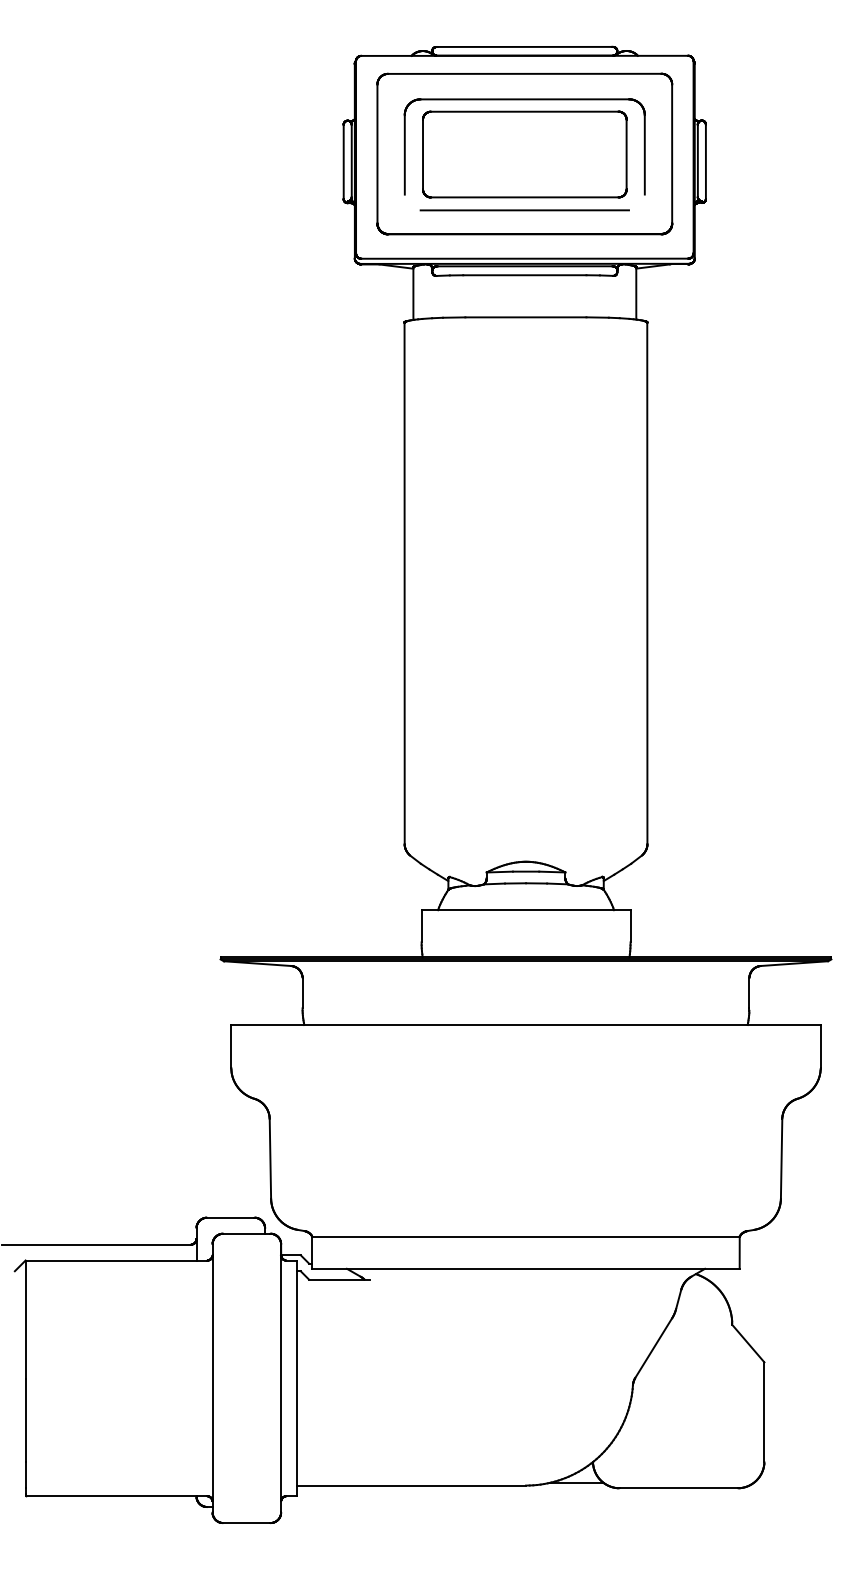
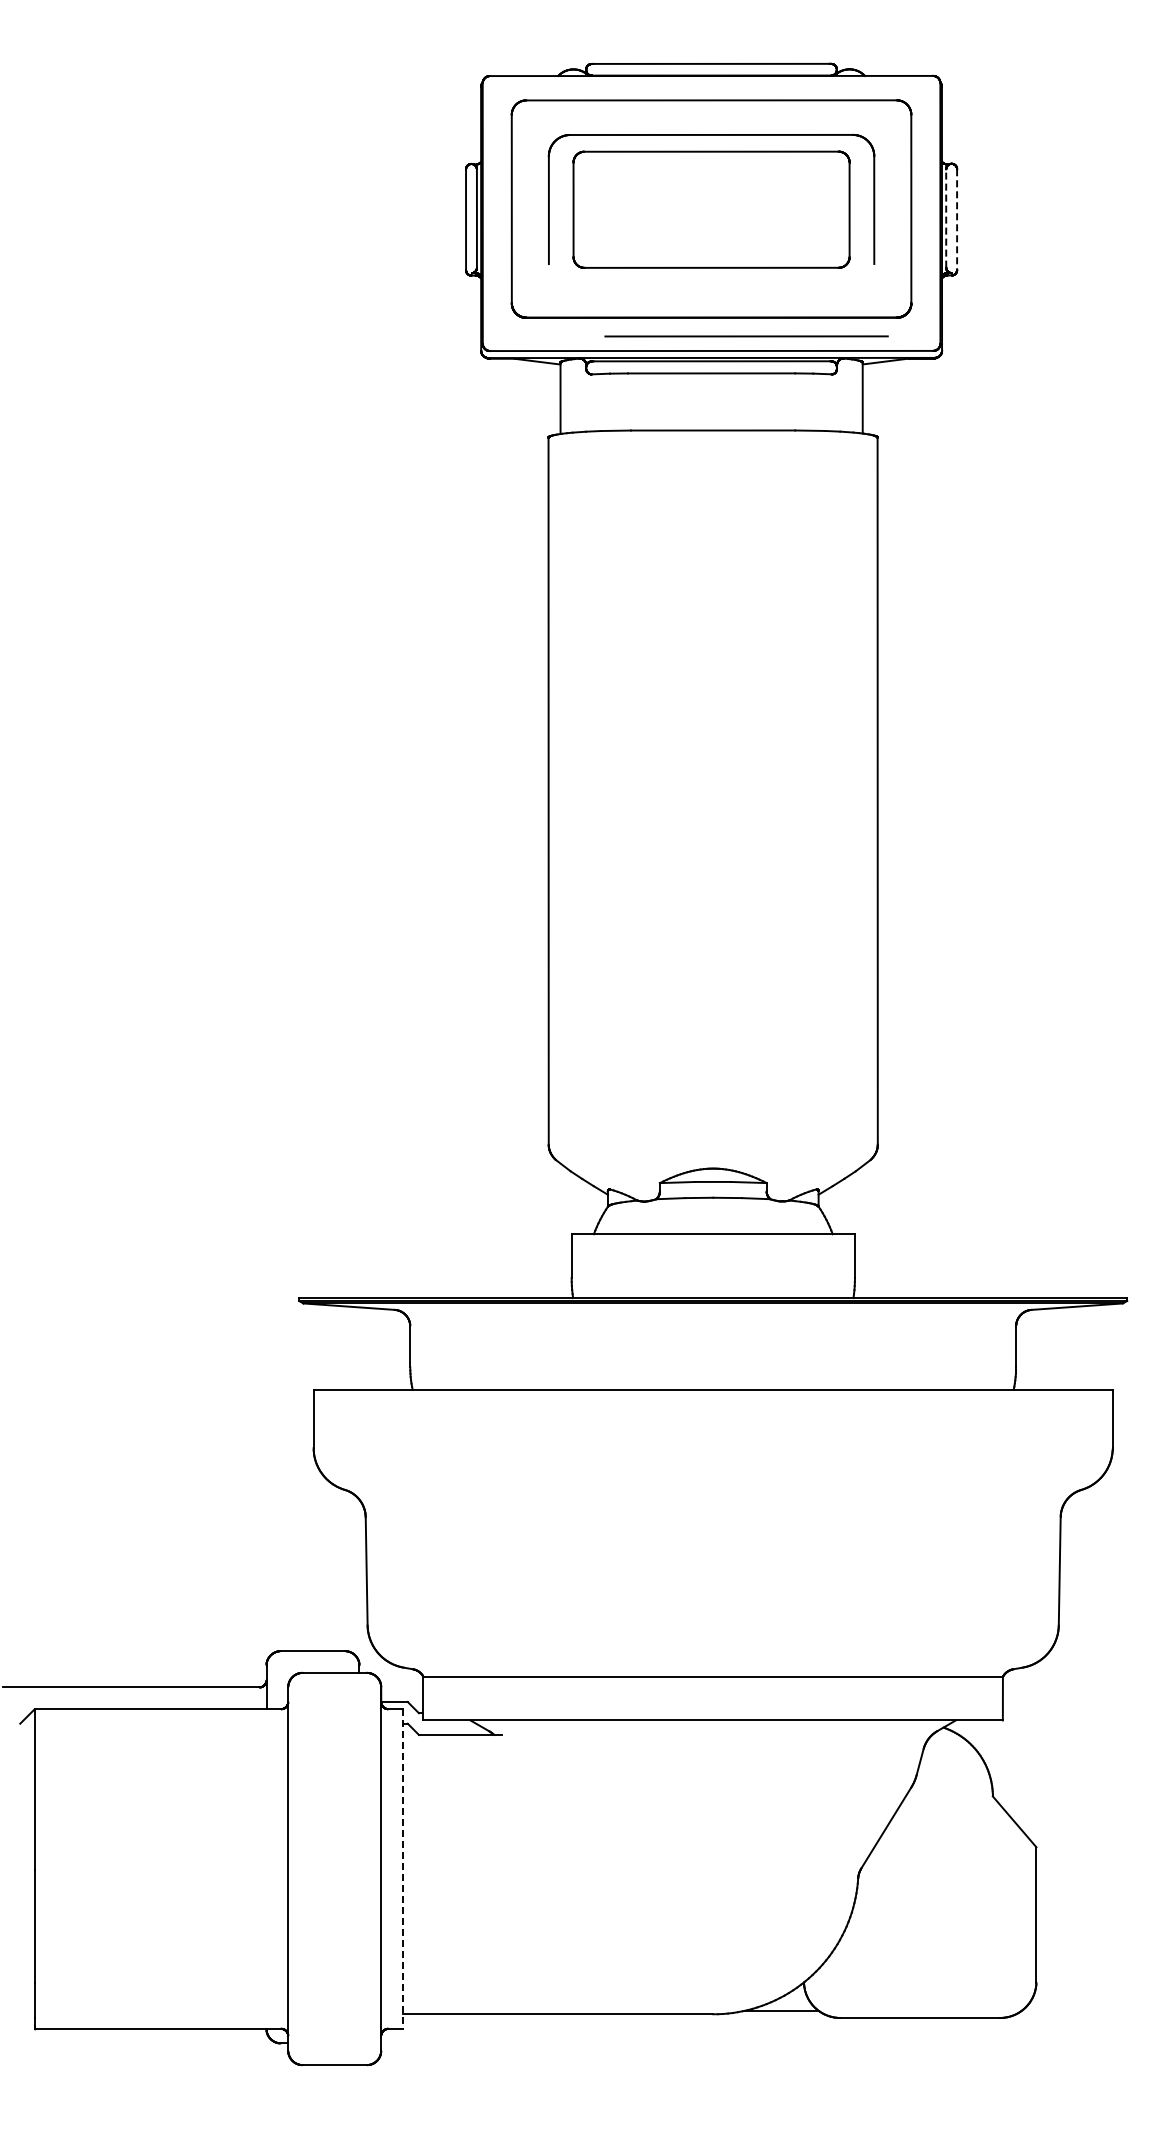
line: (698, 160) -> (946, 217), solid -> dashed
line: (706, 162) -> (957, 220), solid -> dashed
line: (524, 210) -> (746, 336), moved
line: (297, 1378) -> (403, 1869), solid -> dashed

